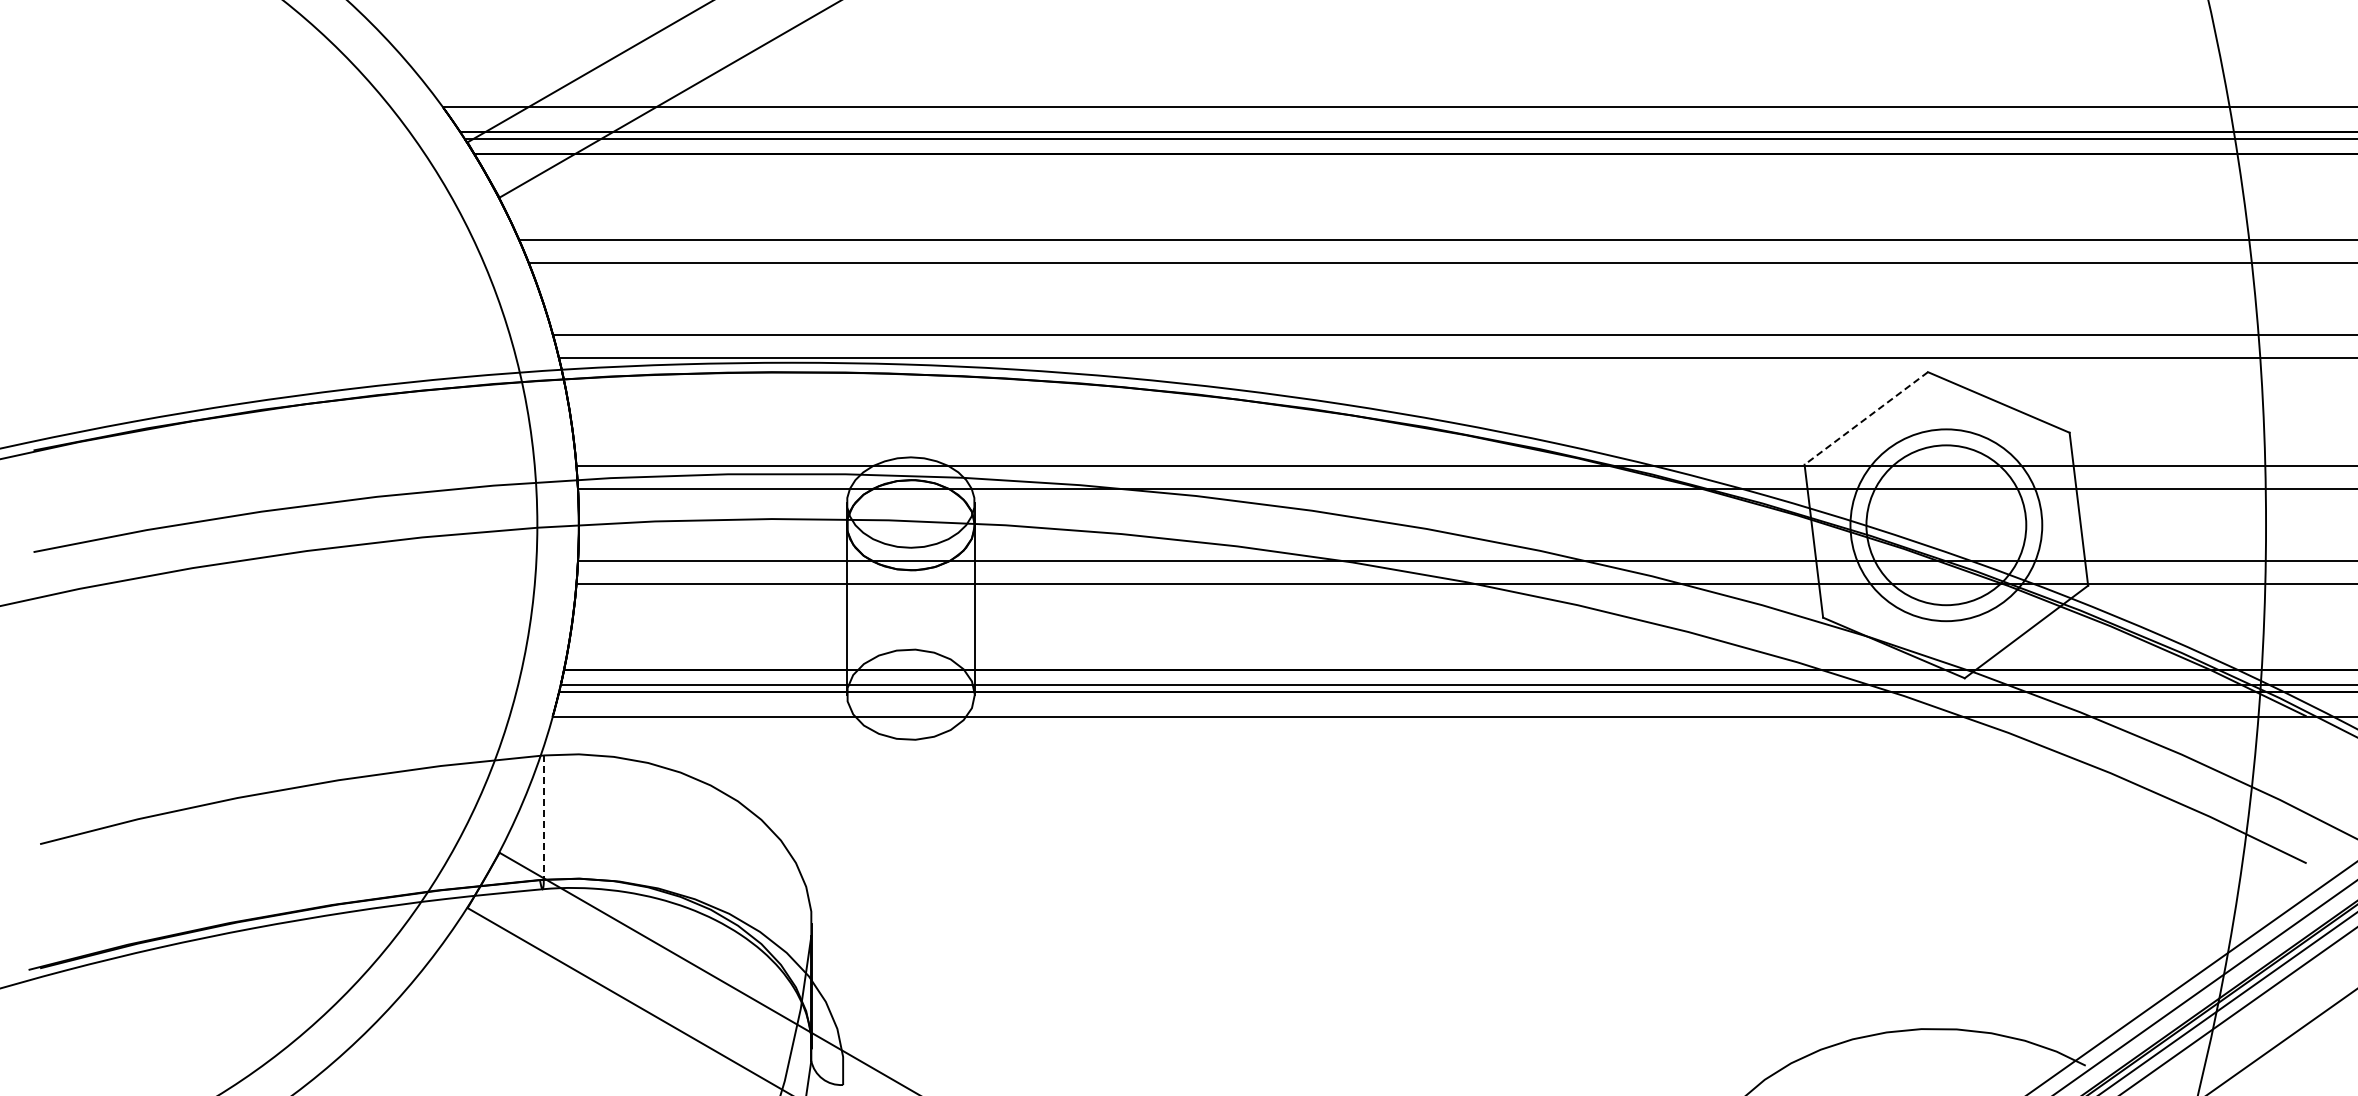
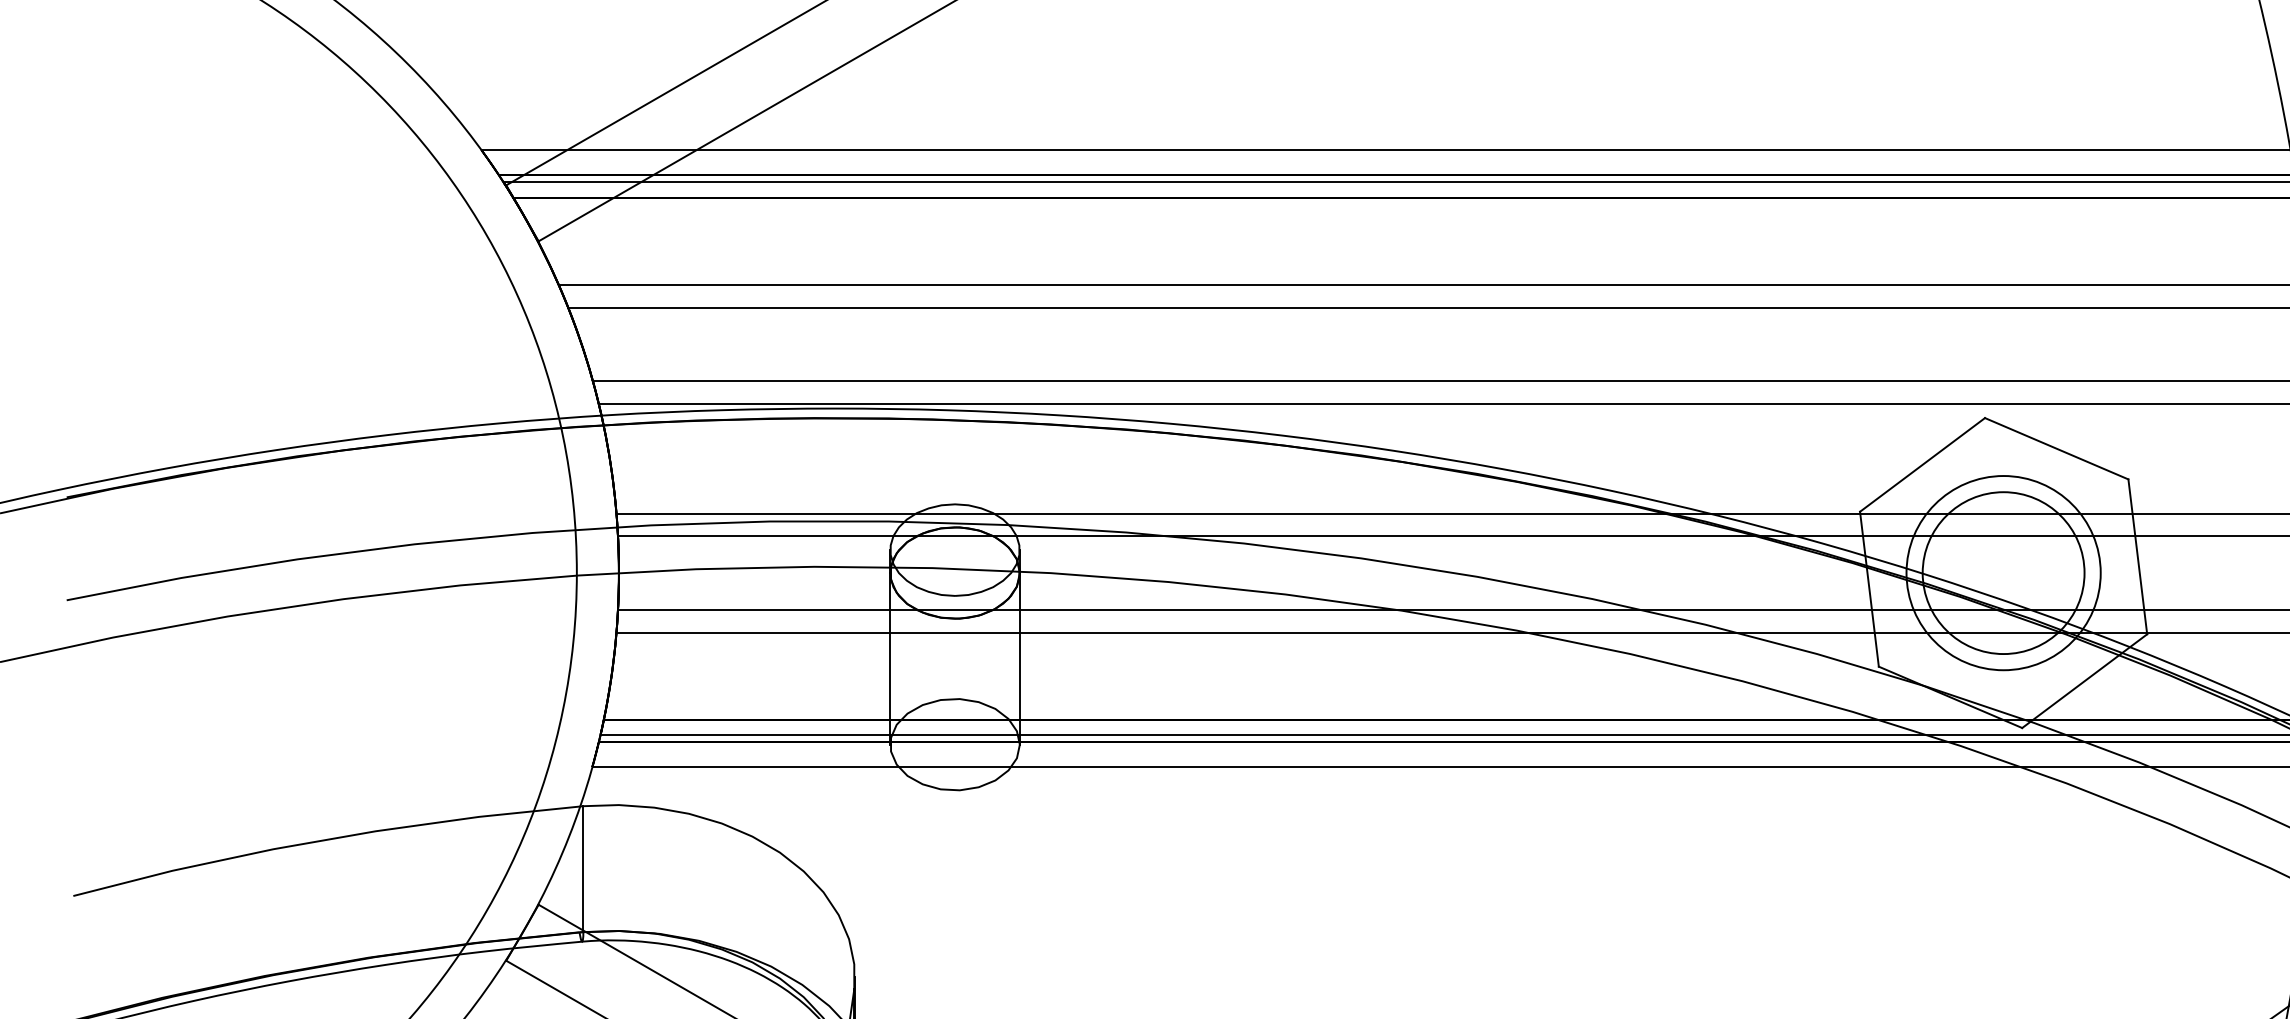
line: (1865, 418) -> (1921, 464), dashed -> solid
line: (543, 818) -> (583, 870), dashed -> solid

